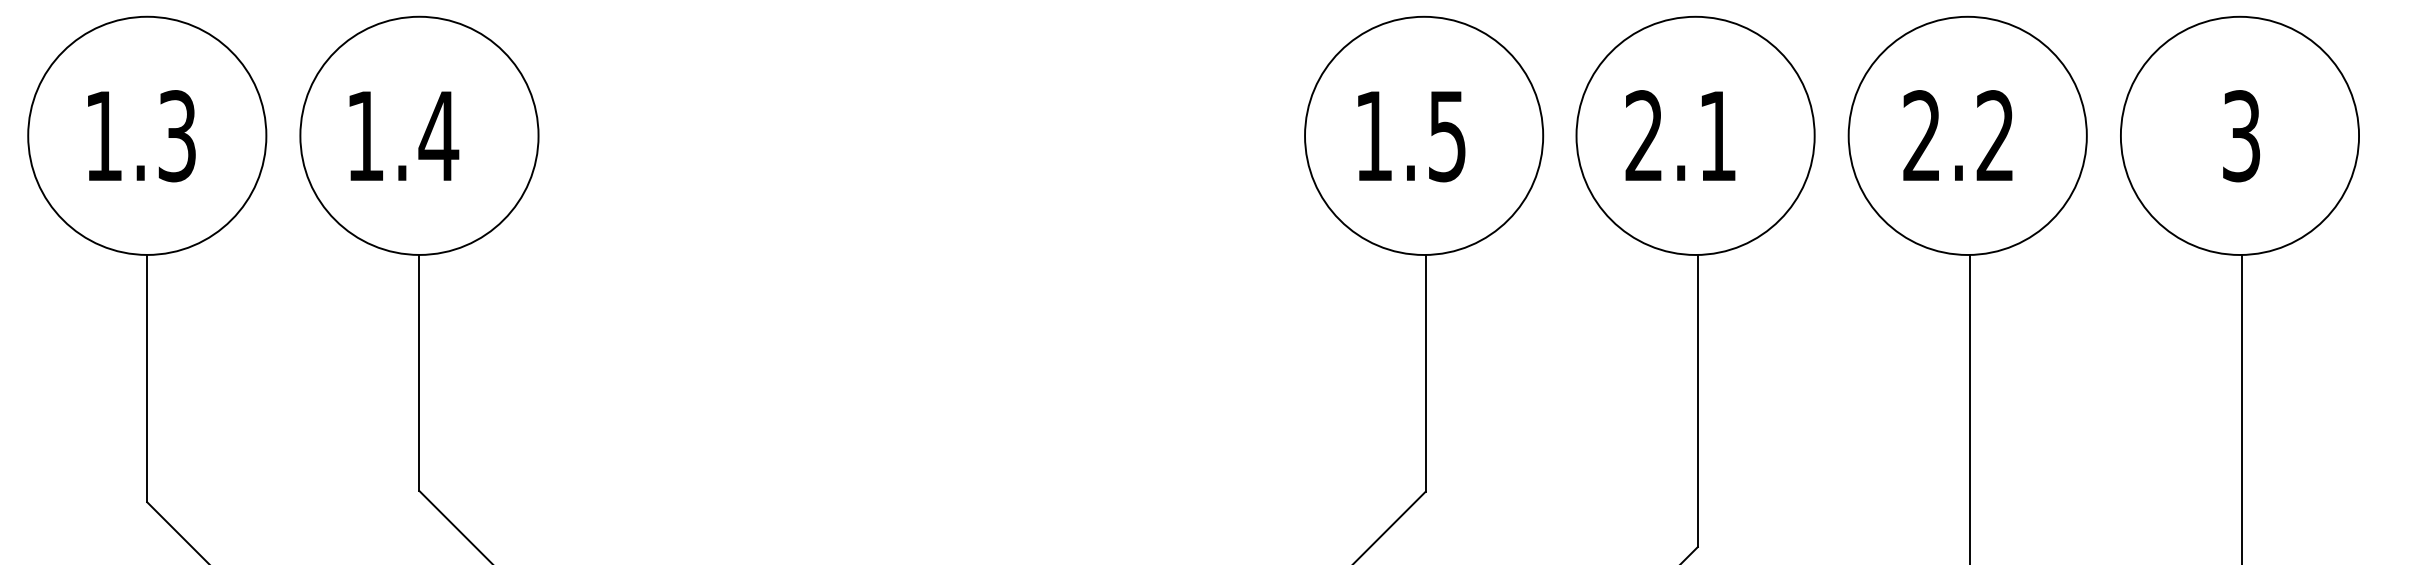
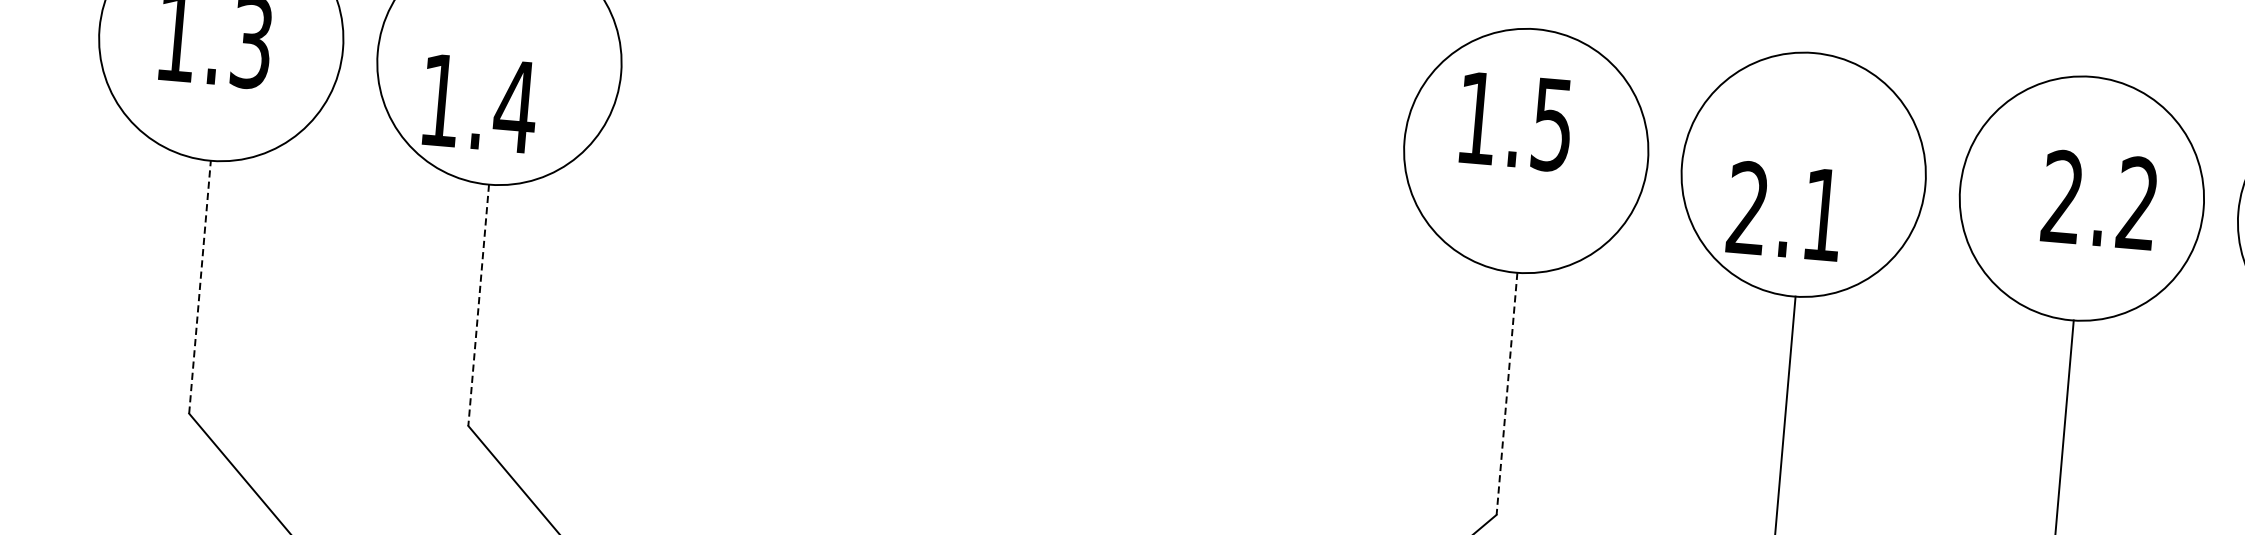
text: (404, 135) -> (480, 103), moved
text: (1680, 135) -> (1785, 210), moved
text: (1957, 135) -> (2099, 199), moved
text: (1411, 136) -> (1515, 121), moved
line: (419, 373) -> (478, 305), solid -> dashed
line: (1425, 373) -> (1506, 393), solid -> dashed
line: (147, 378) -> (200, 287), solid -> dashed

